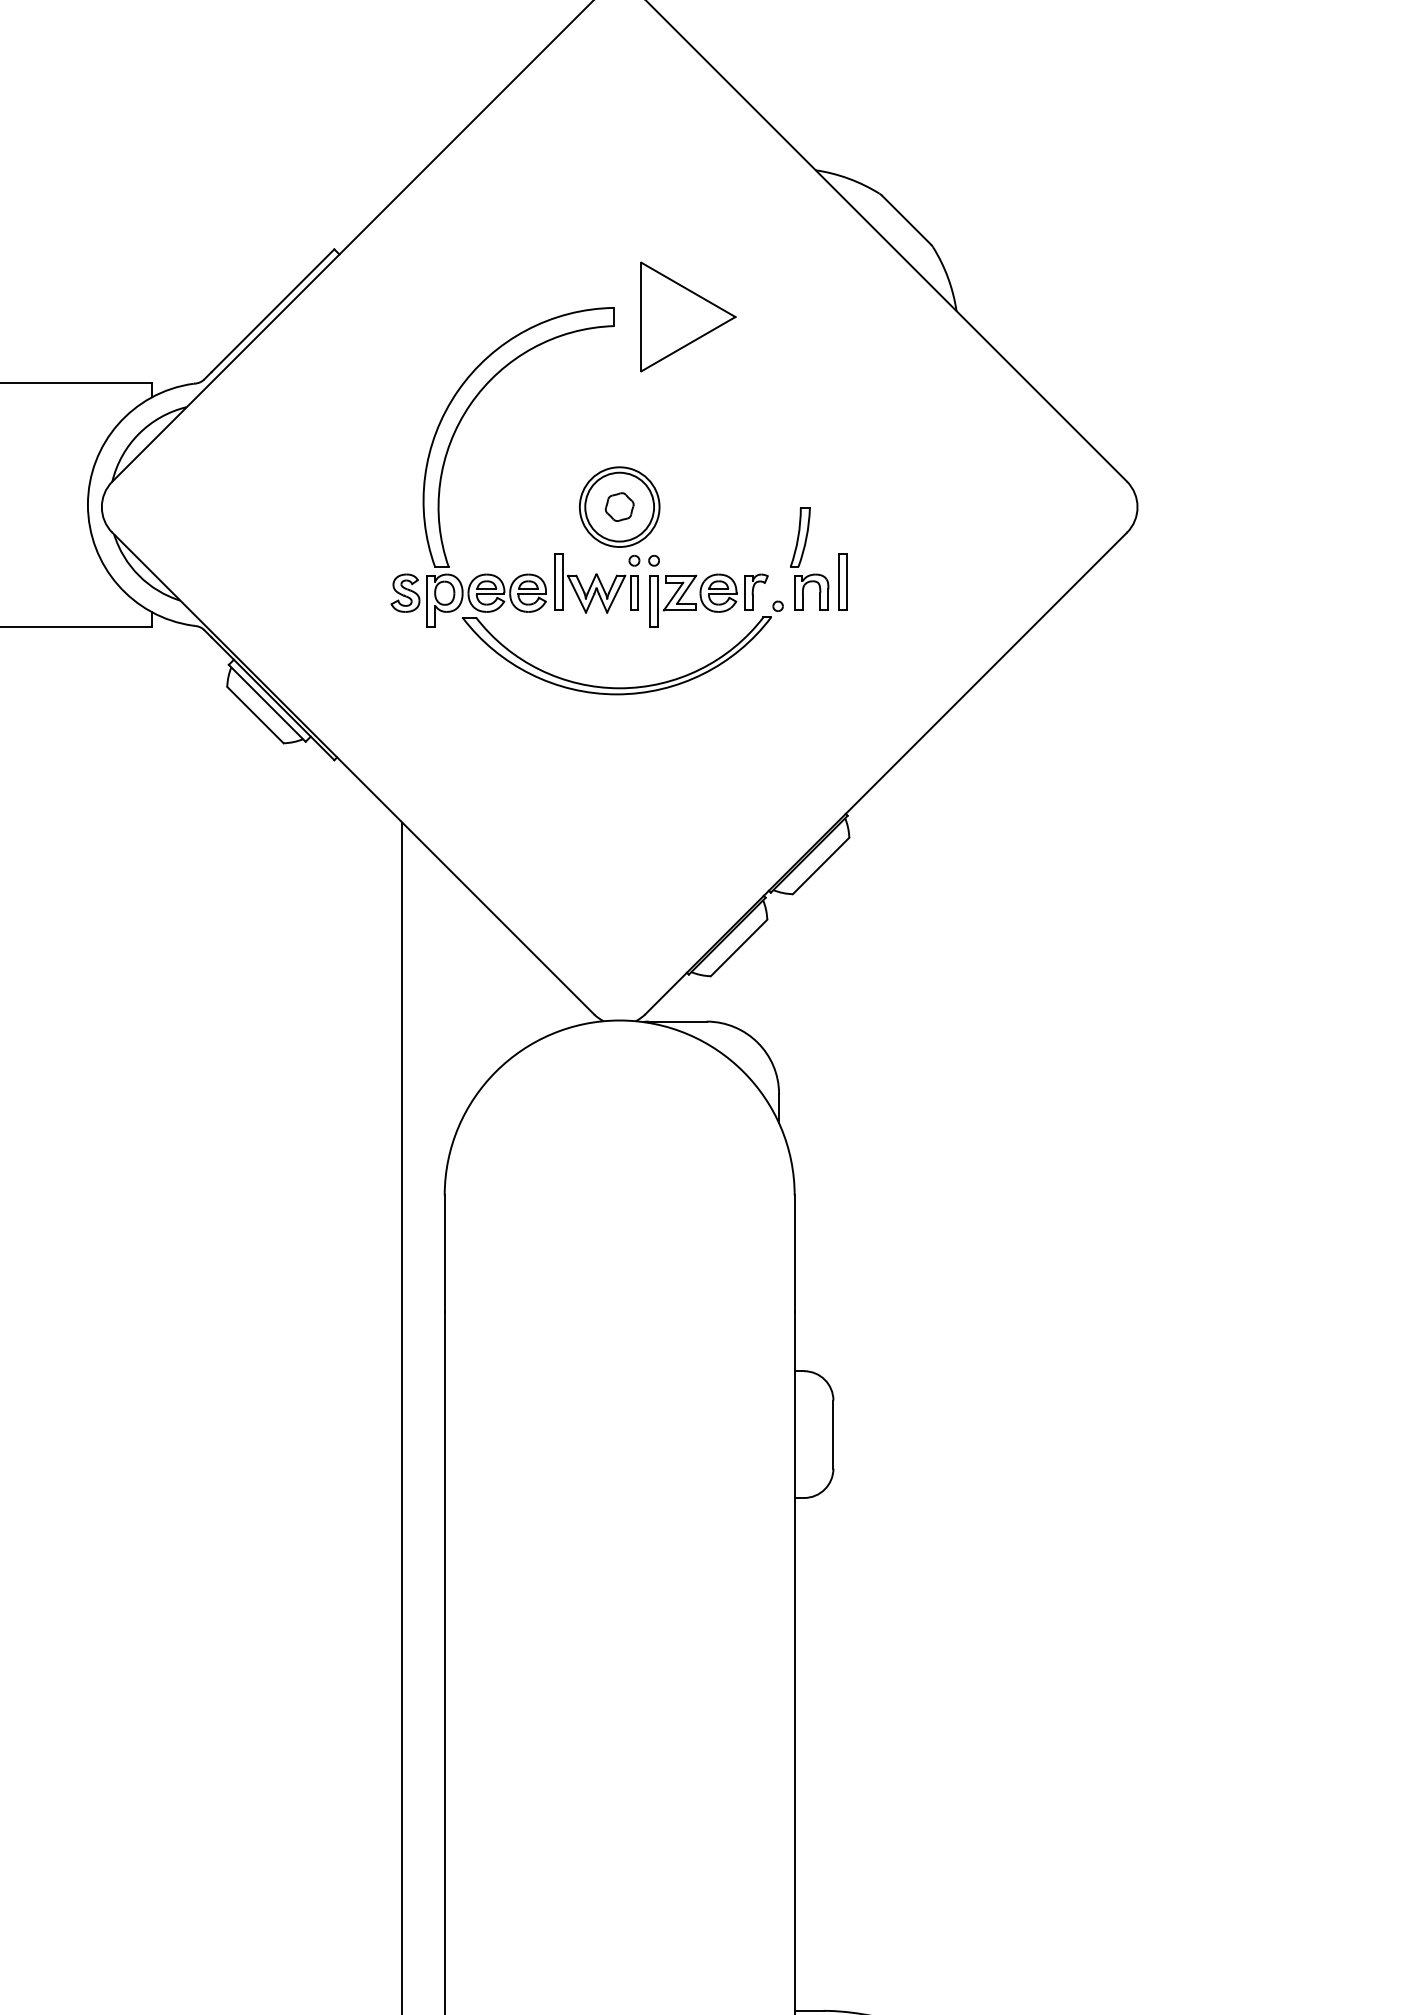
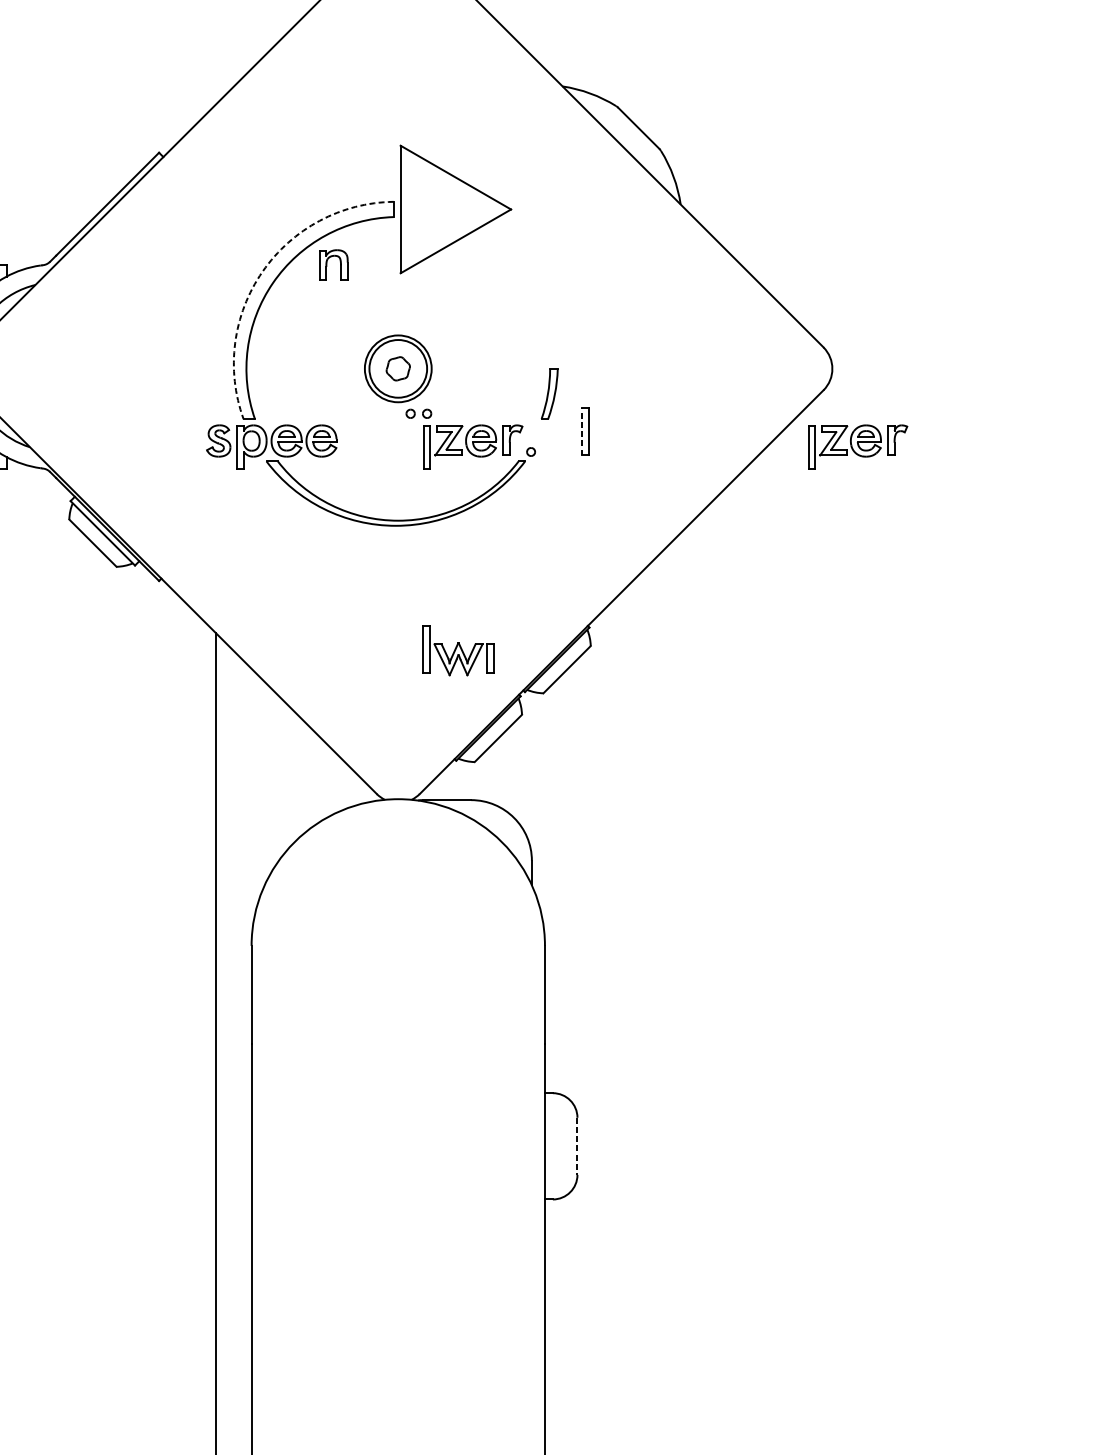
part: (688, 316) -> (455, 209), size x1.4
arc: (457, 391) -> (262, 271), solid -> dashed
line: (839, 581) -> (582, 431), solid -> dashed
part: (596, 583) -> (458, 650), moved
part: (804, 588) -> (327, 261), moved
part: (1167, 600) -> (857, 447), added
line: (833, 1435) -> (577, 1147), solid -> dashed

